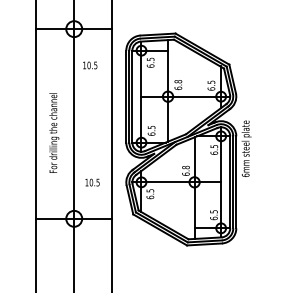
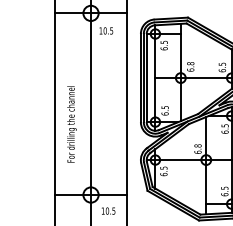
text: (90, 65) -> (106, 30), moved
text: (54, 132) -> (72, 123), moved
text: (92, 182) -> (108, 210), moved

